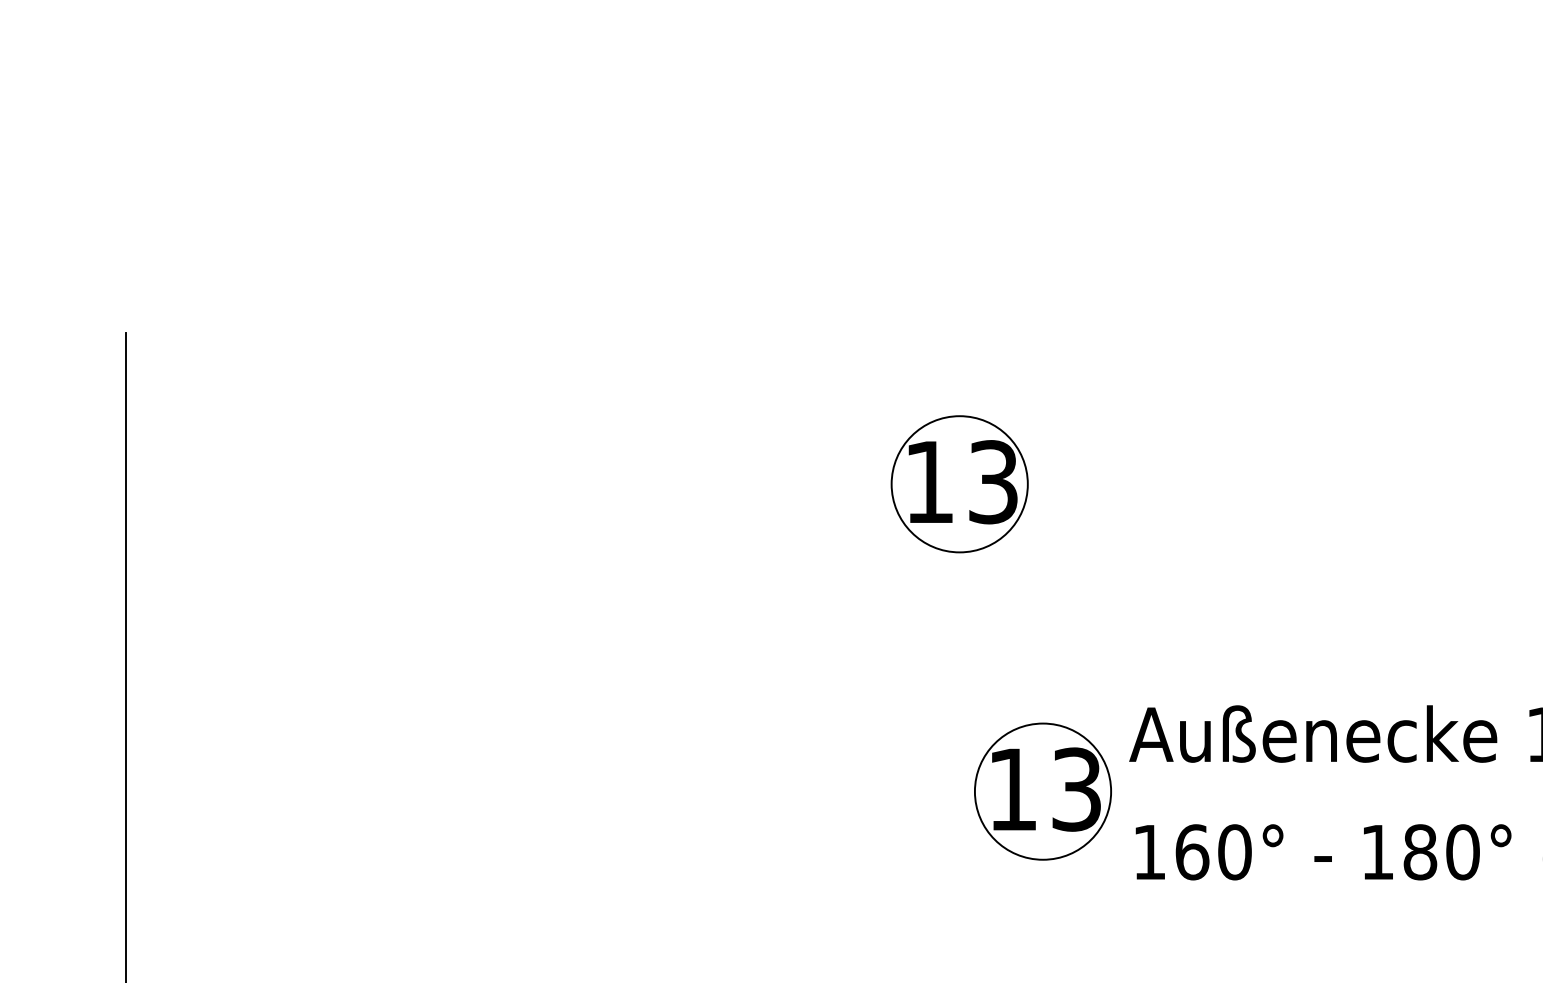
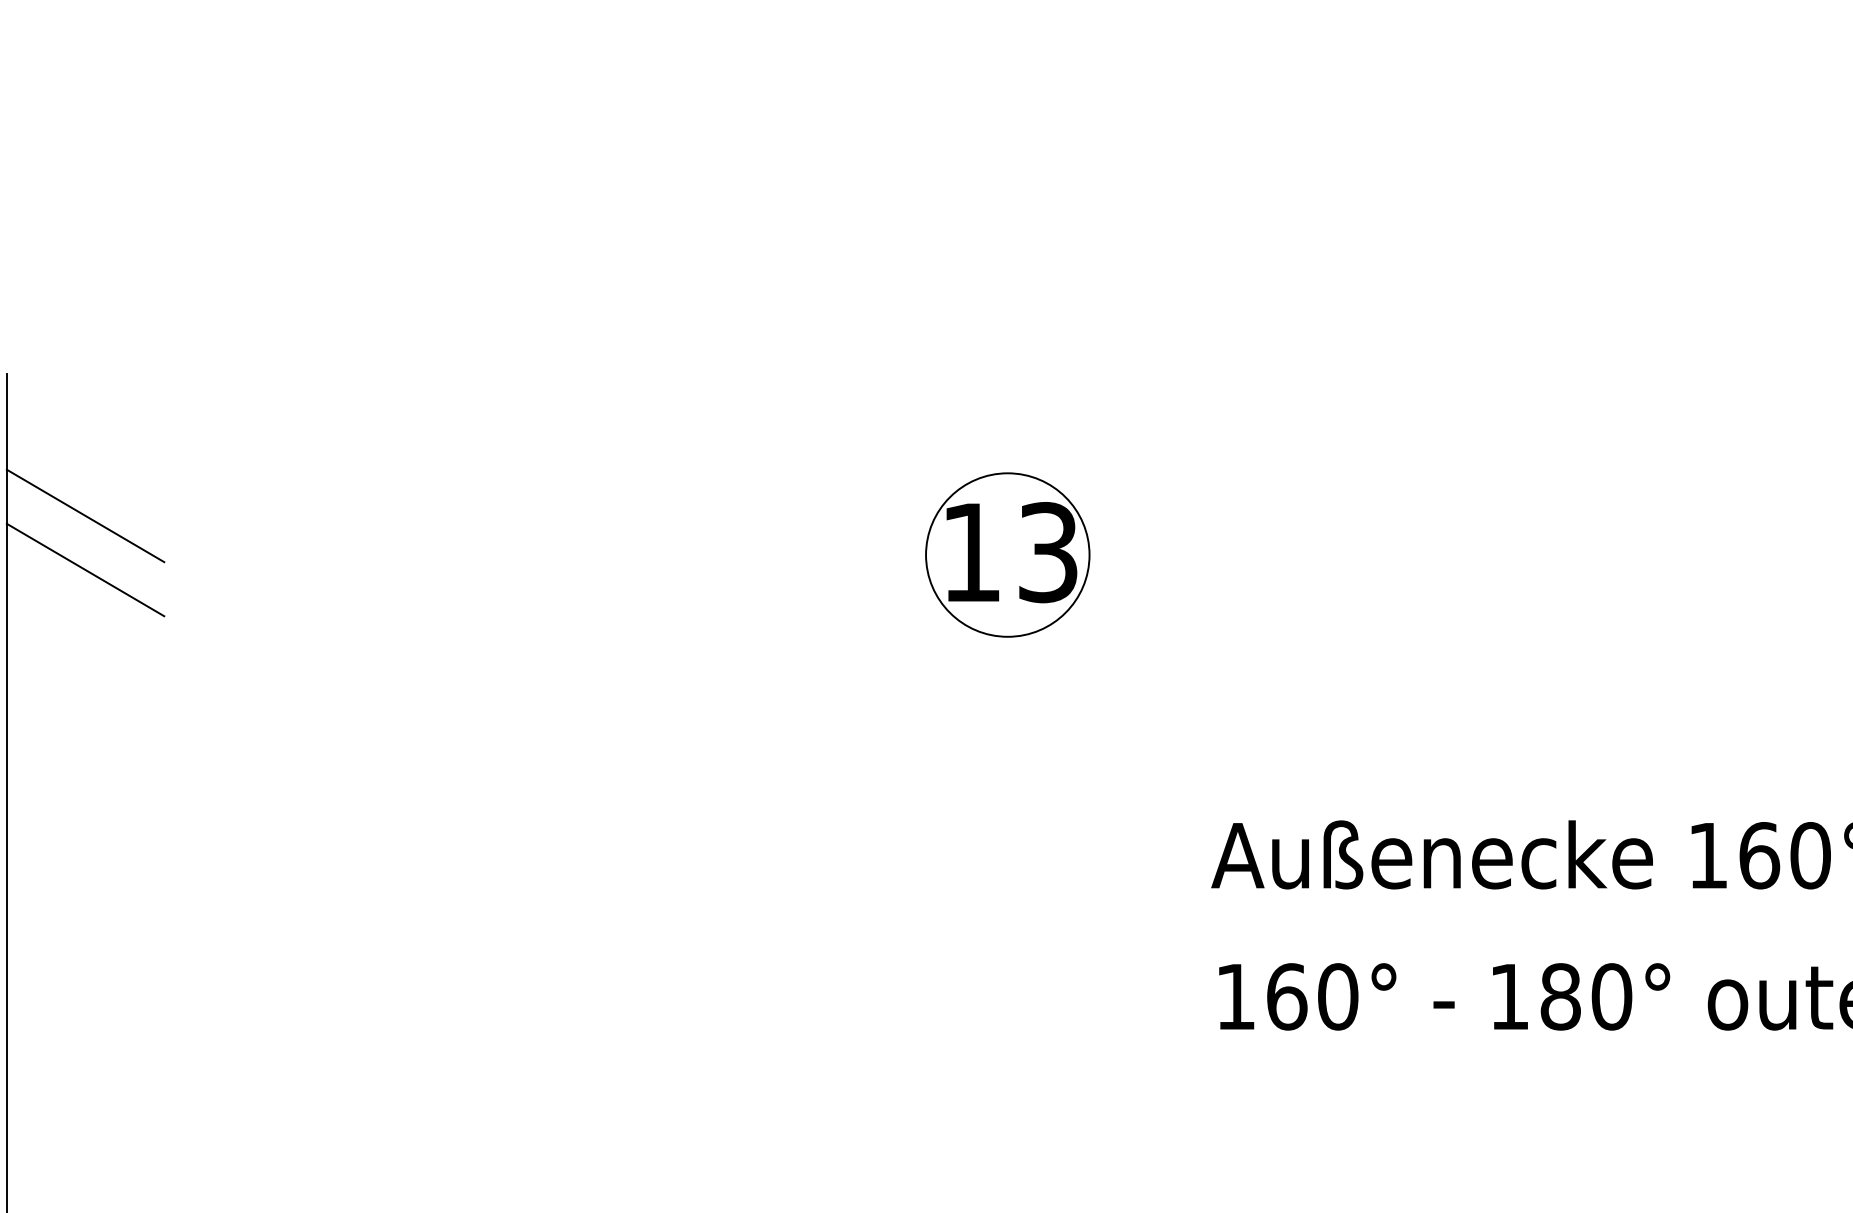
line: (191, 451) -> (85, 515), added
line: (191, 496) -> (85, 569), added
part: (1042, 791) -> (1107, 923), removed

